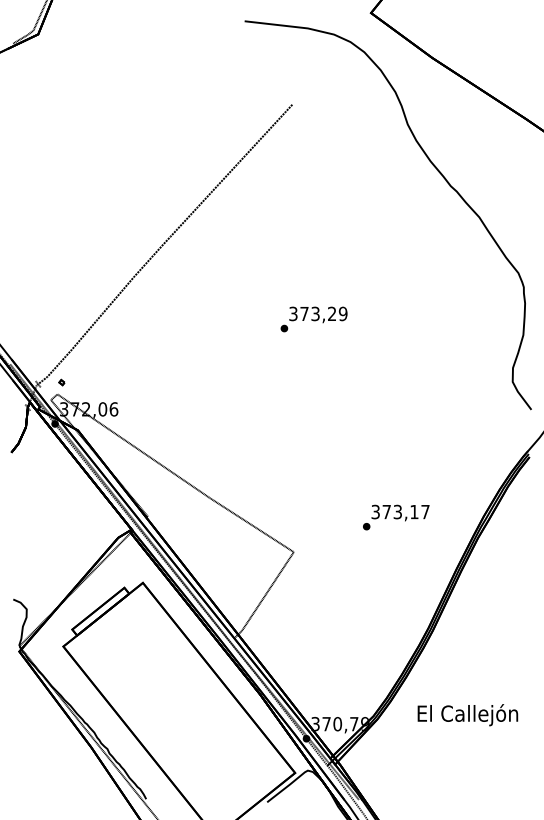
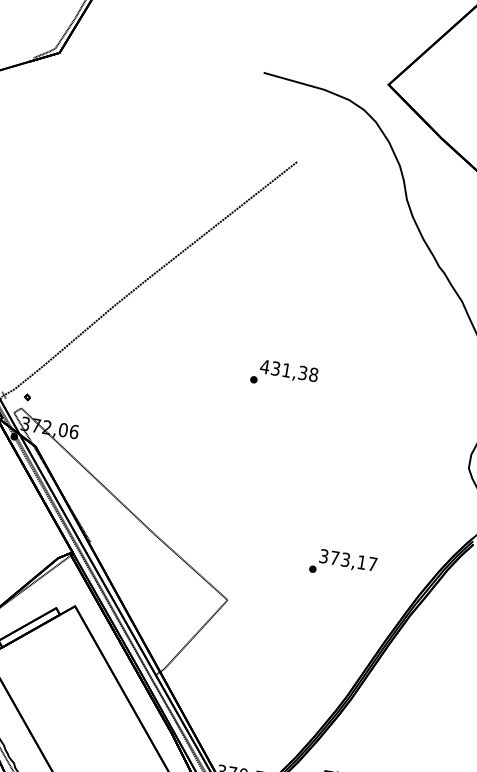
text: (317, 313) -> (288, 370), 373,29 -> 431,38
text: (396, 517) -> (343, 565), moved

